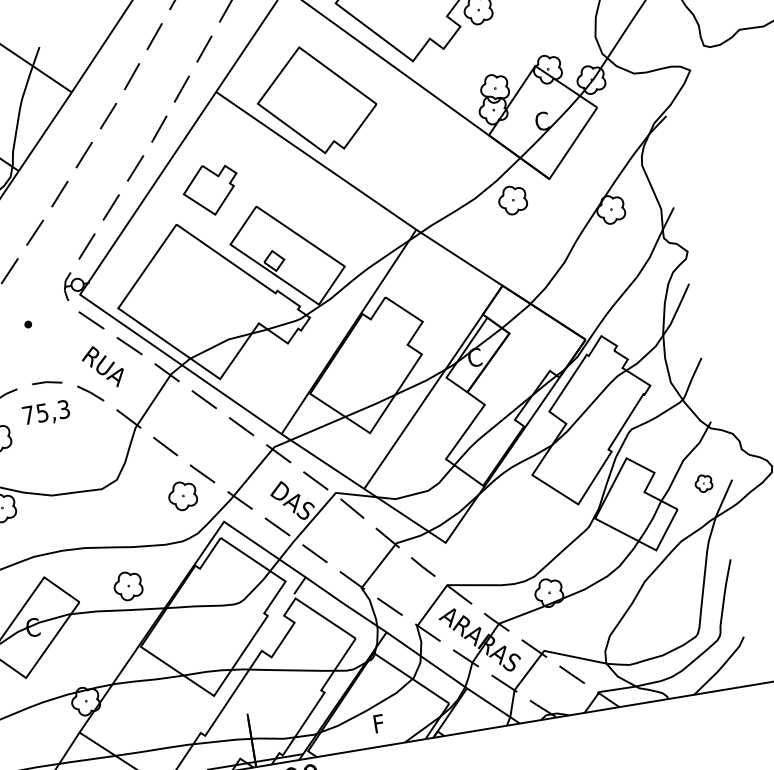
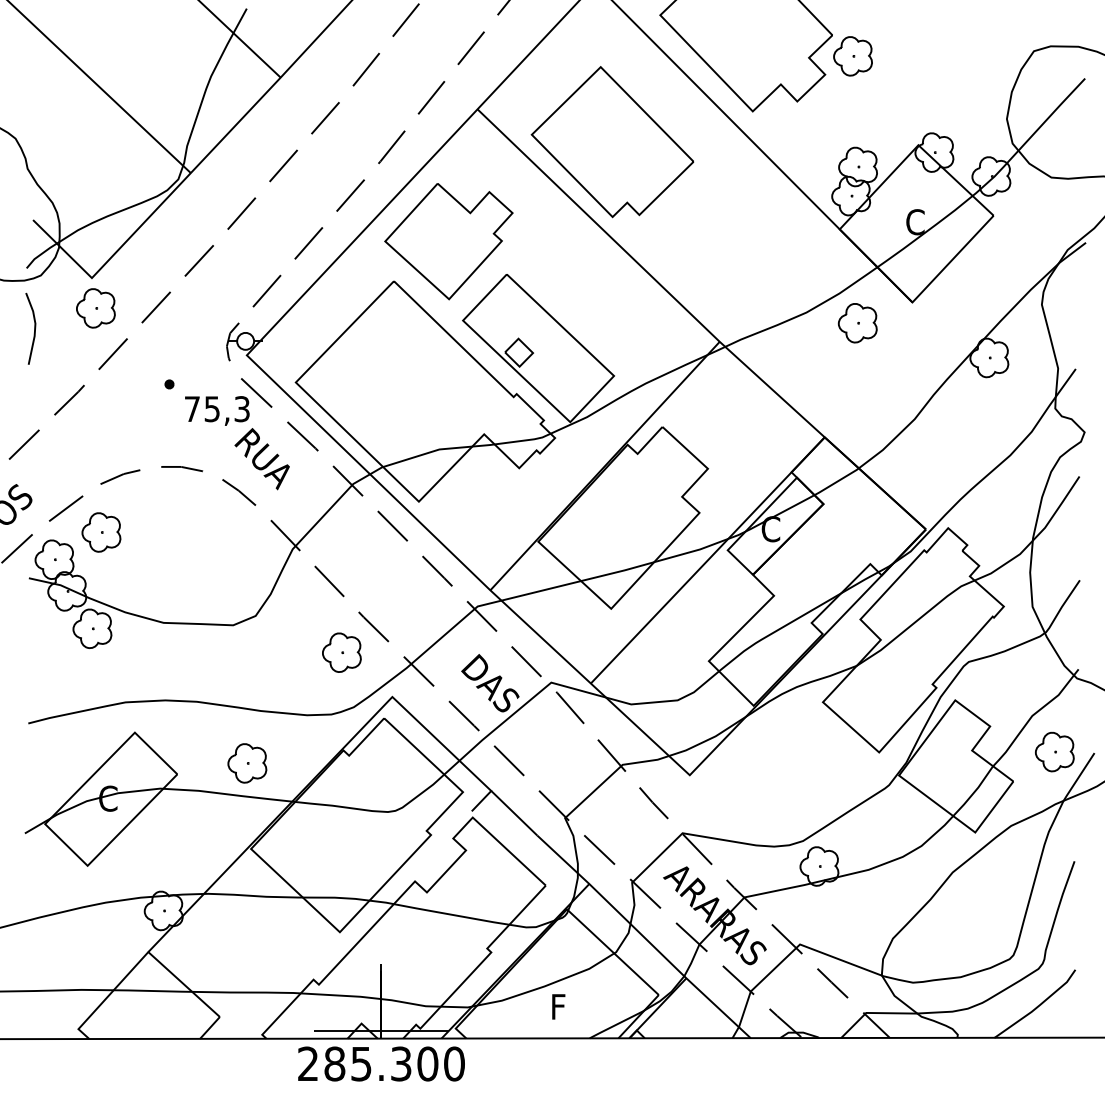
part: (210, 189) -> (448, 241), size x1.67
text: (46, 413) -> (217, 410), moved
part: (703, 483) -> (1054, 751), size x1.67

